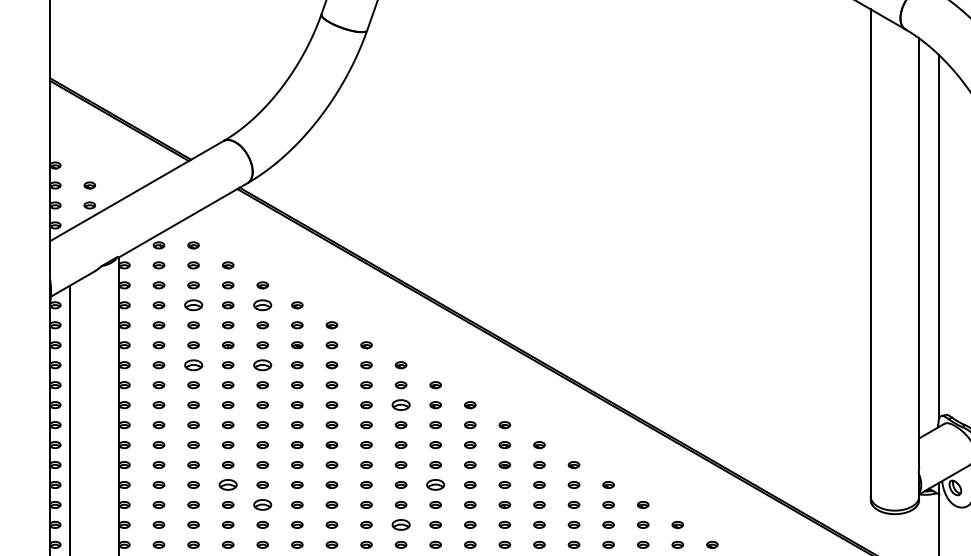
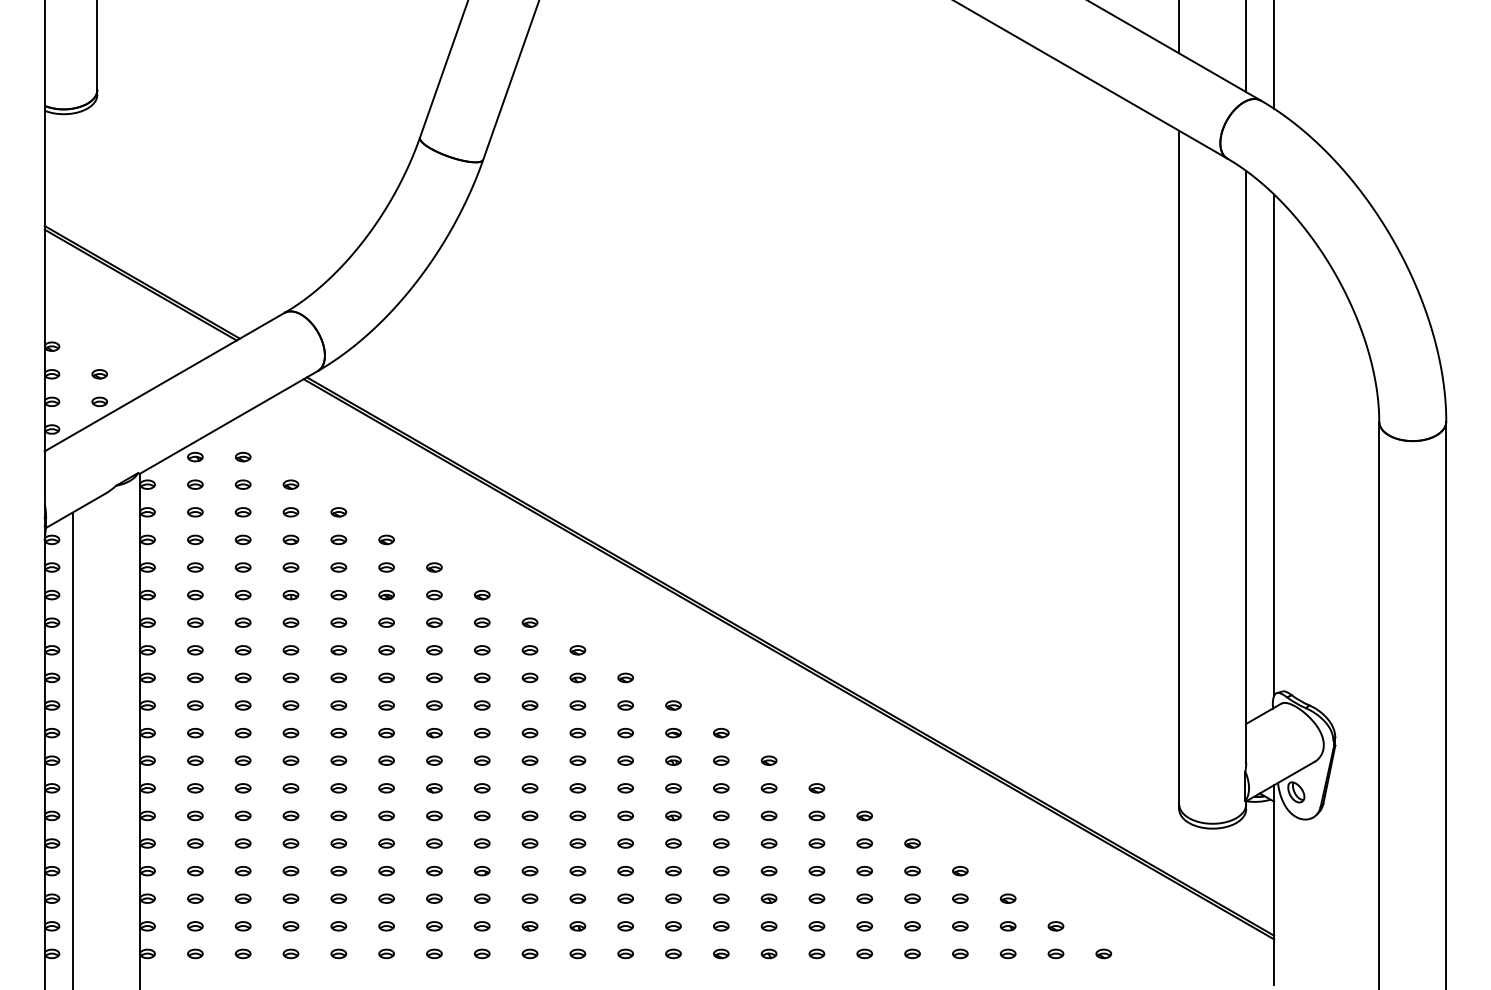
part: (193, 305) -> (242, 539), size x0.62
part: (262, 305) -> (338, 539), size x0.62
part: (193, 365) -> (242, 622), size x0.62
part: (262, 365) -> (338, 622), size x0.62
part: (400, 404) -> (529, 677), size x0.62
part: (227, 485) -> (290, 788), size x0.62
part: (435, 485) -> (577, 788), size x0.62
part: (262, 504) -> (338, 815), size x0.62
part: (400, 524) -> (529, 843), size x0.62

